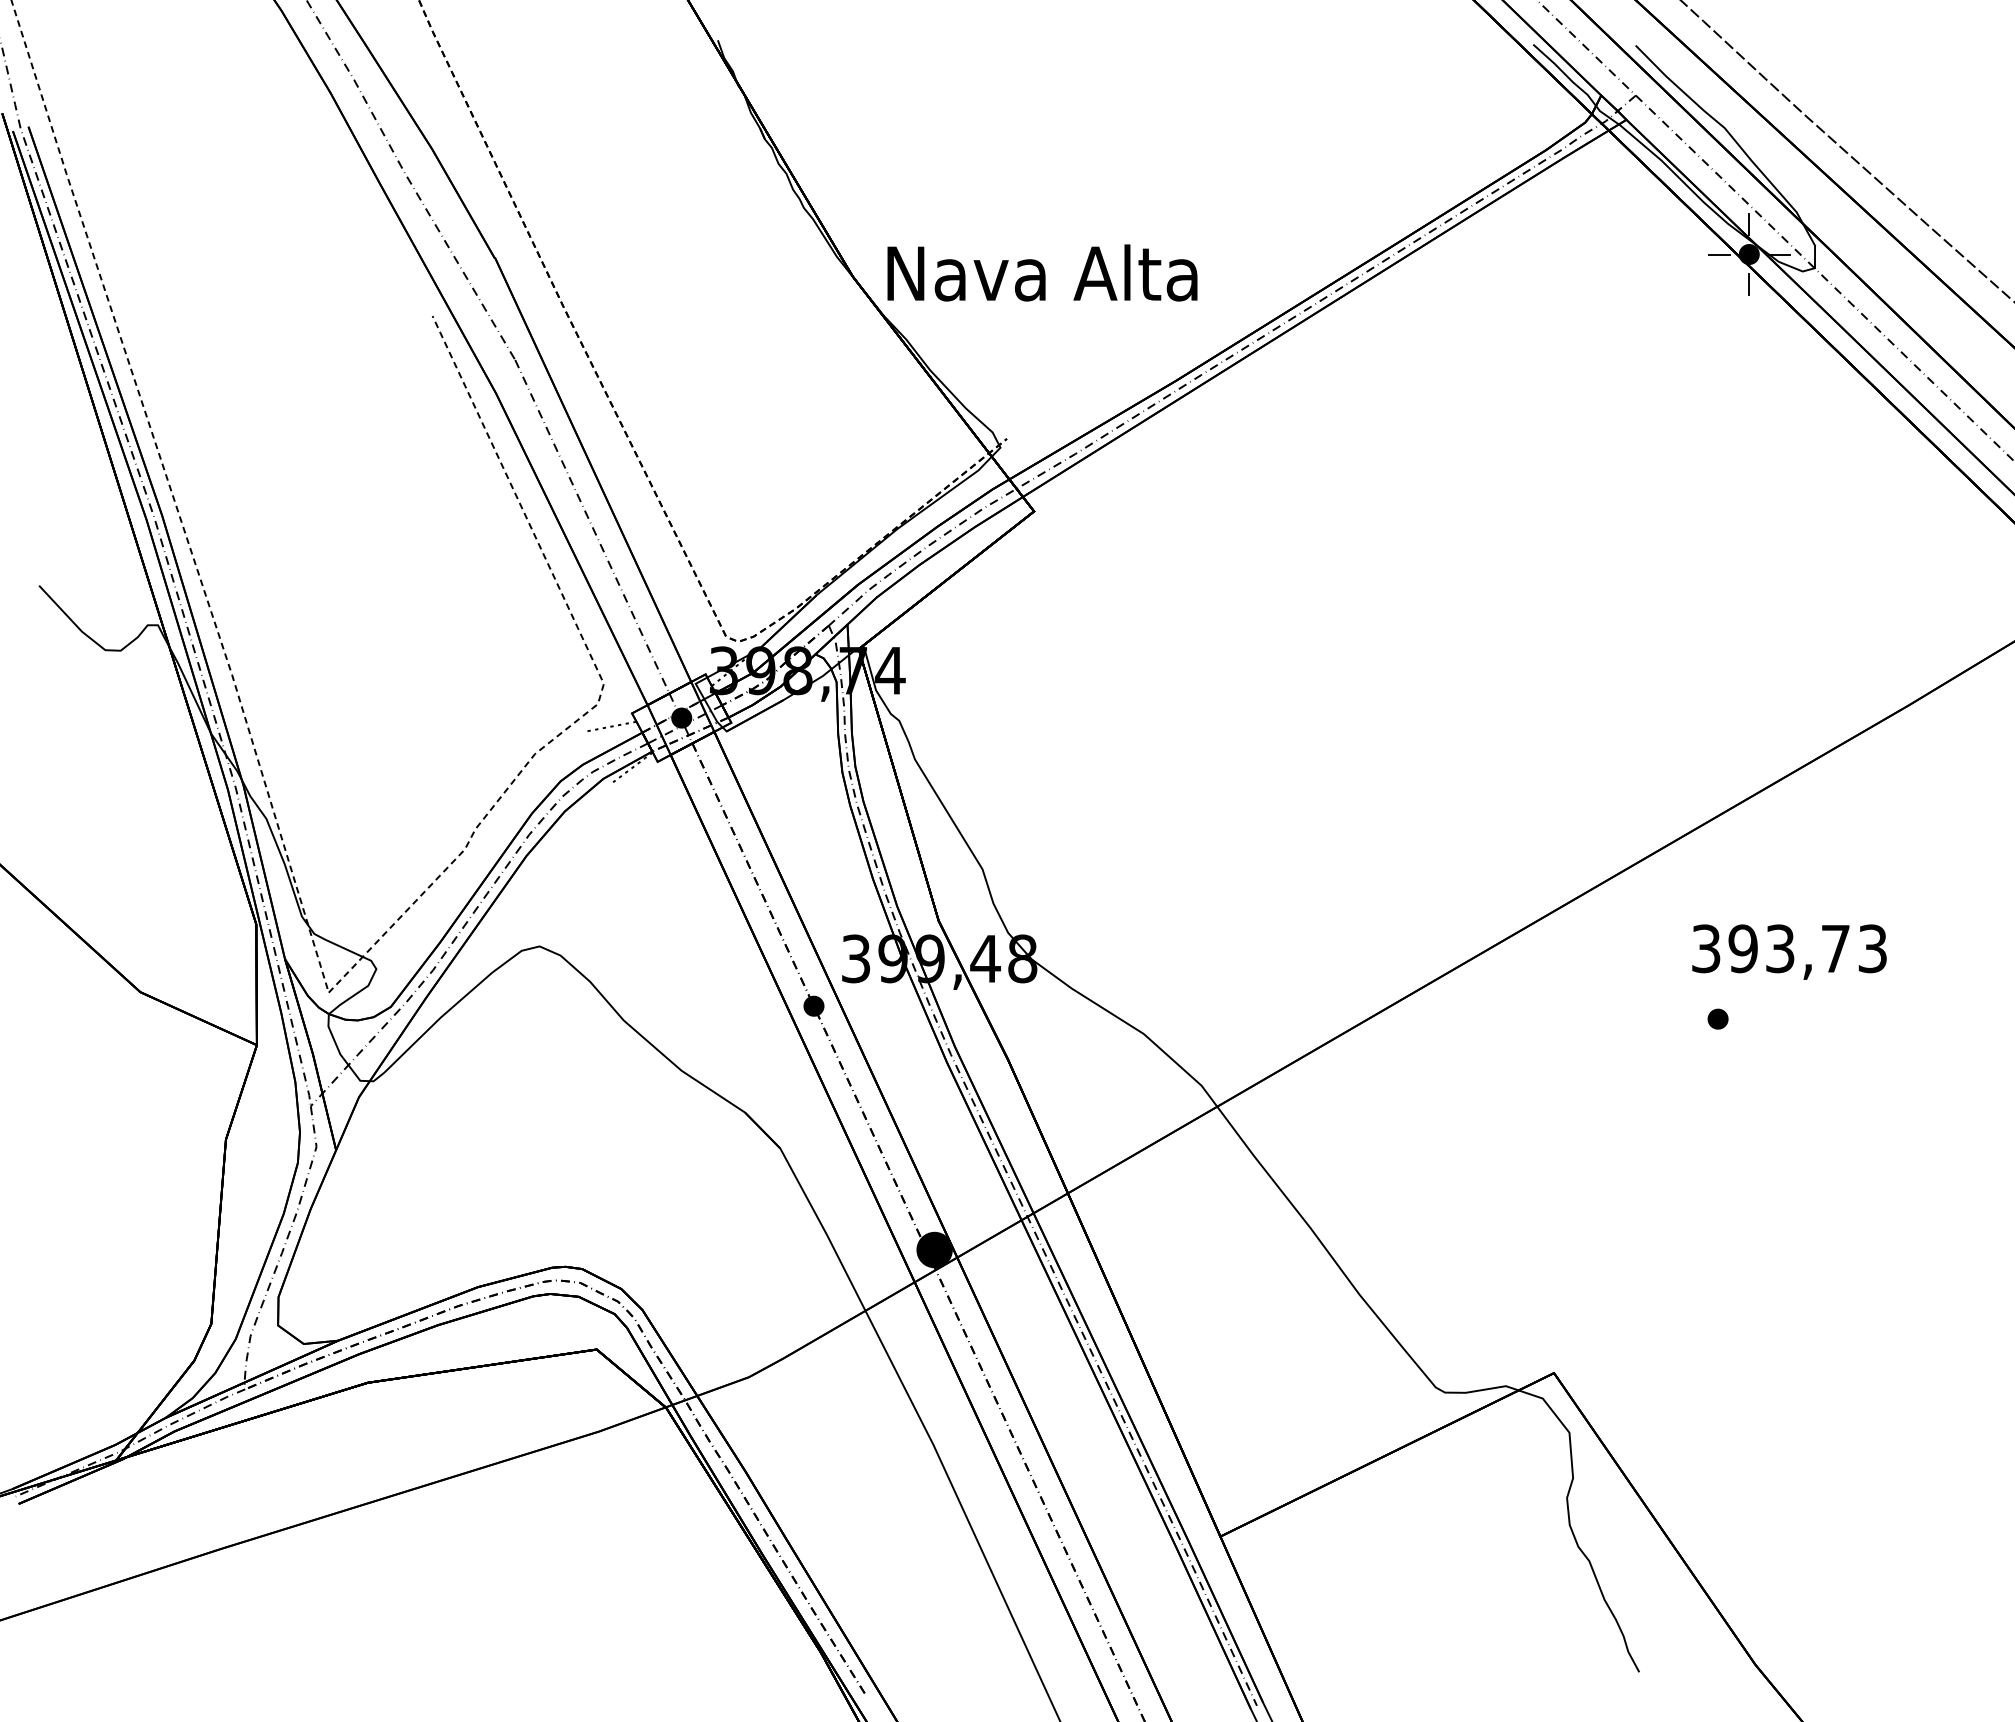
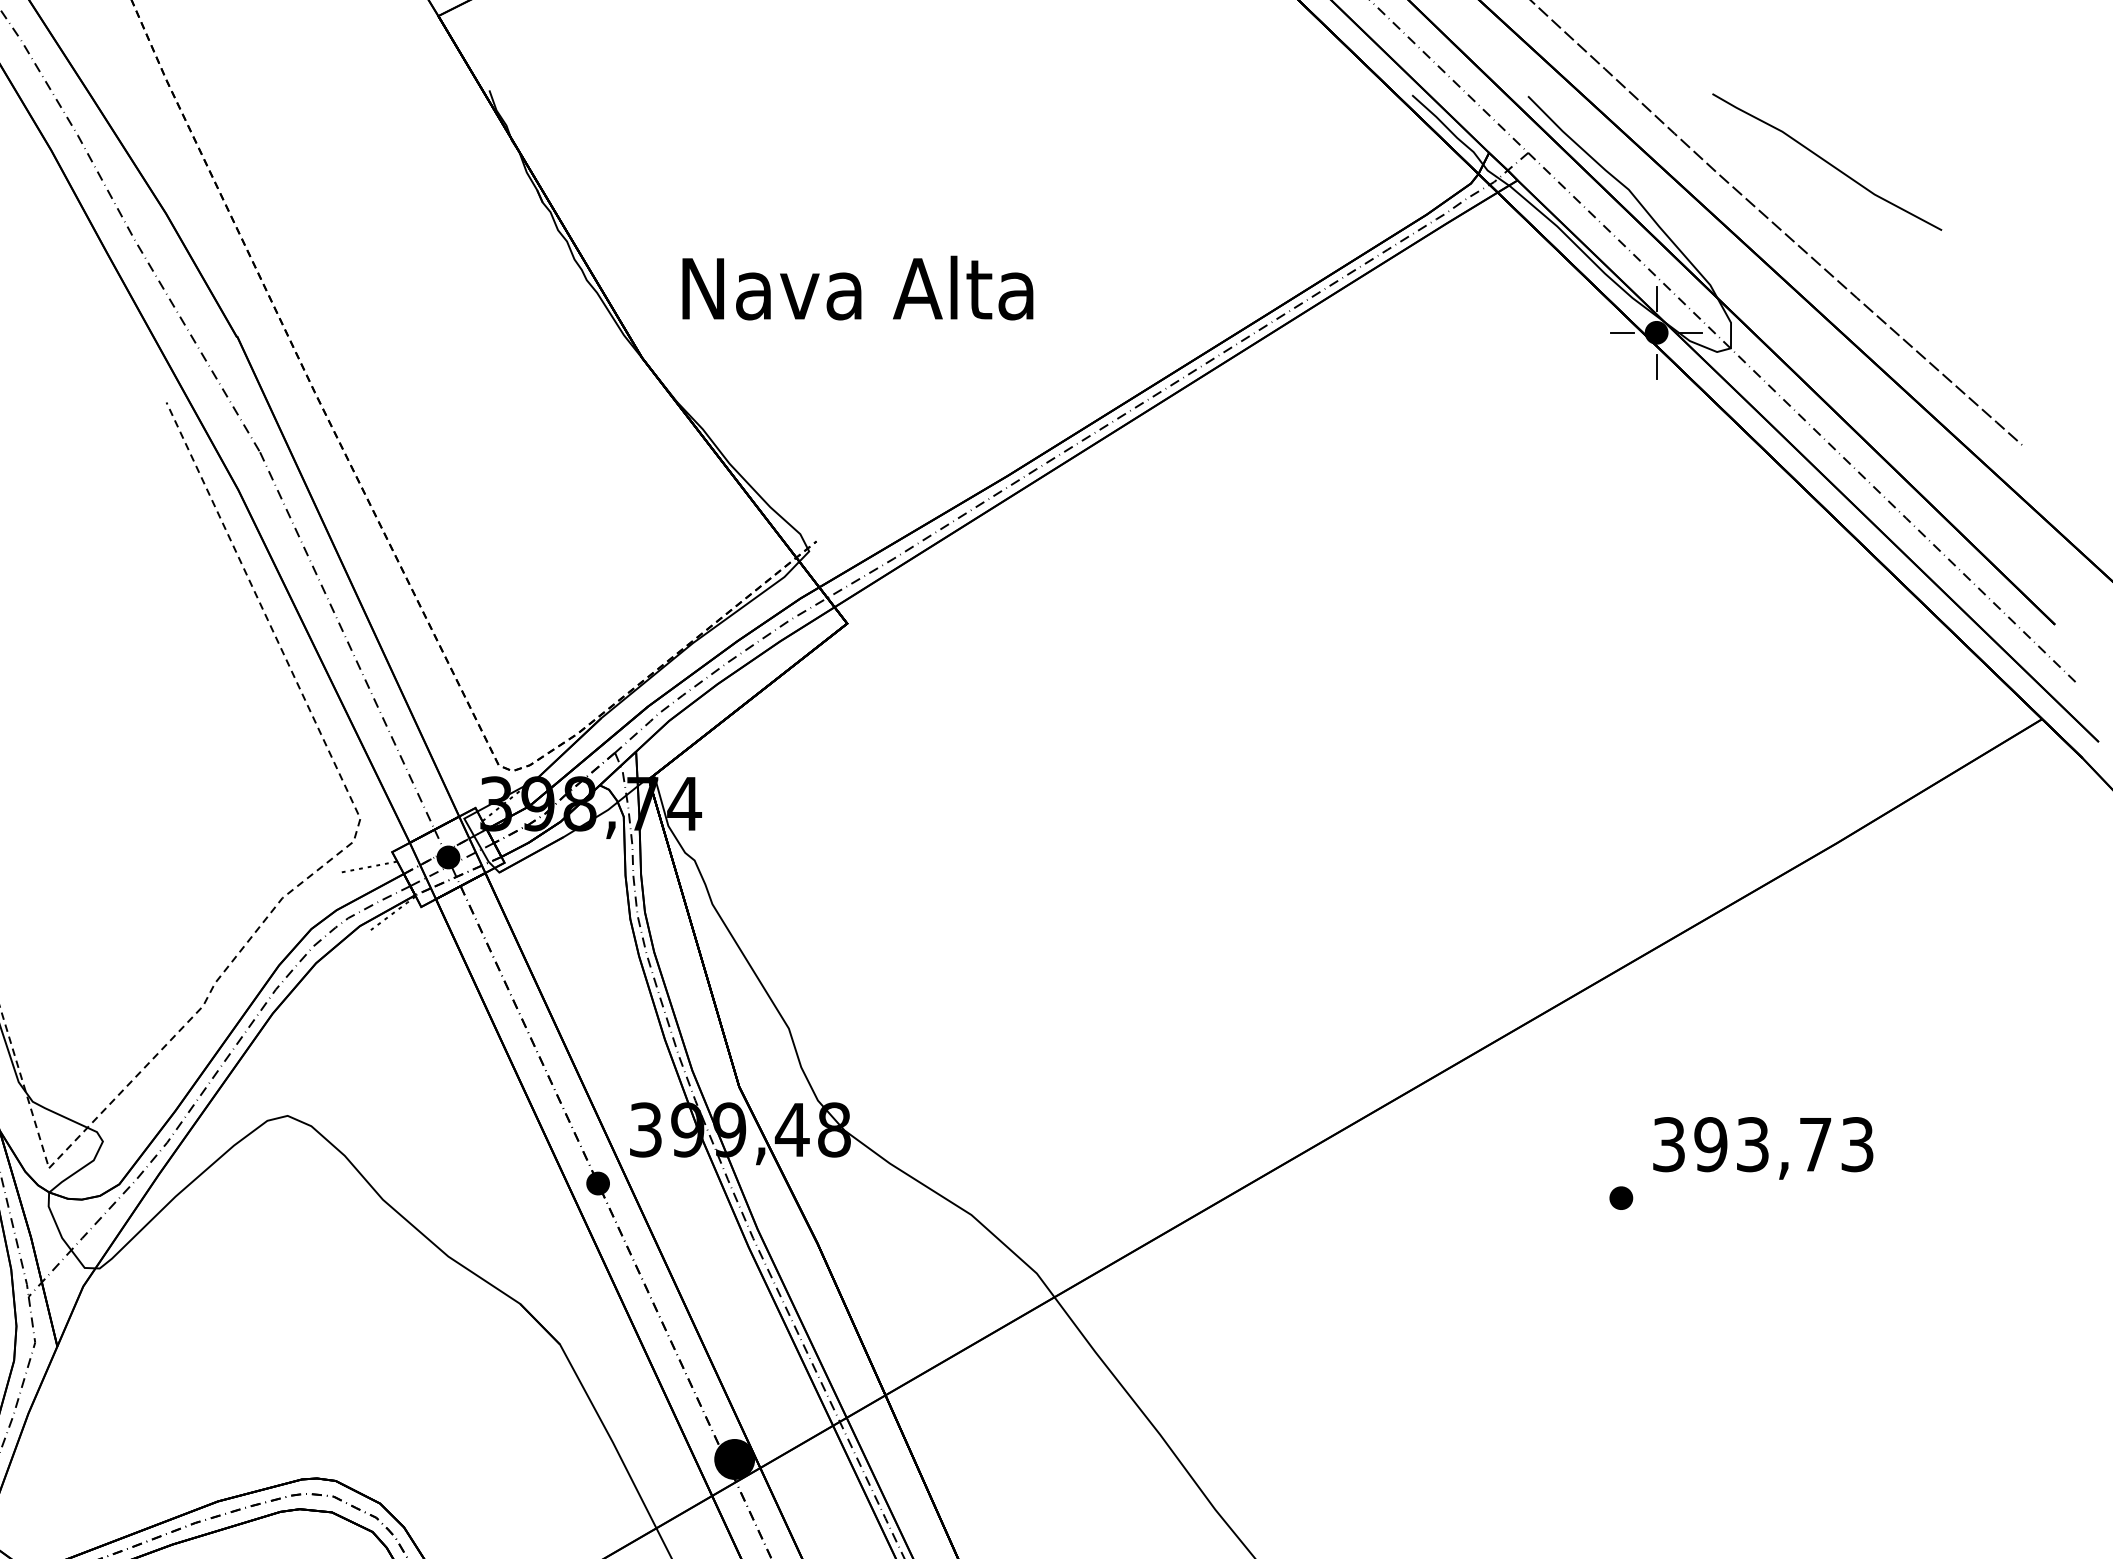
line: (1899, 103) -> (1826, 161), added
text: (1042, 272) -> (857, 287), moved
text: (1789, 951) -> (1763, 1147), moved

